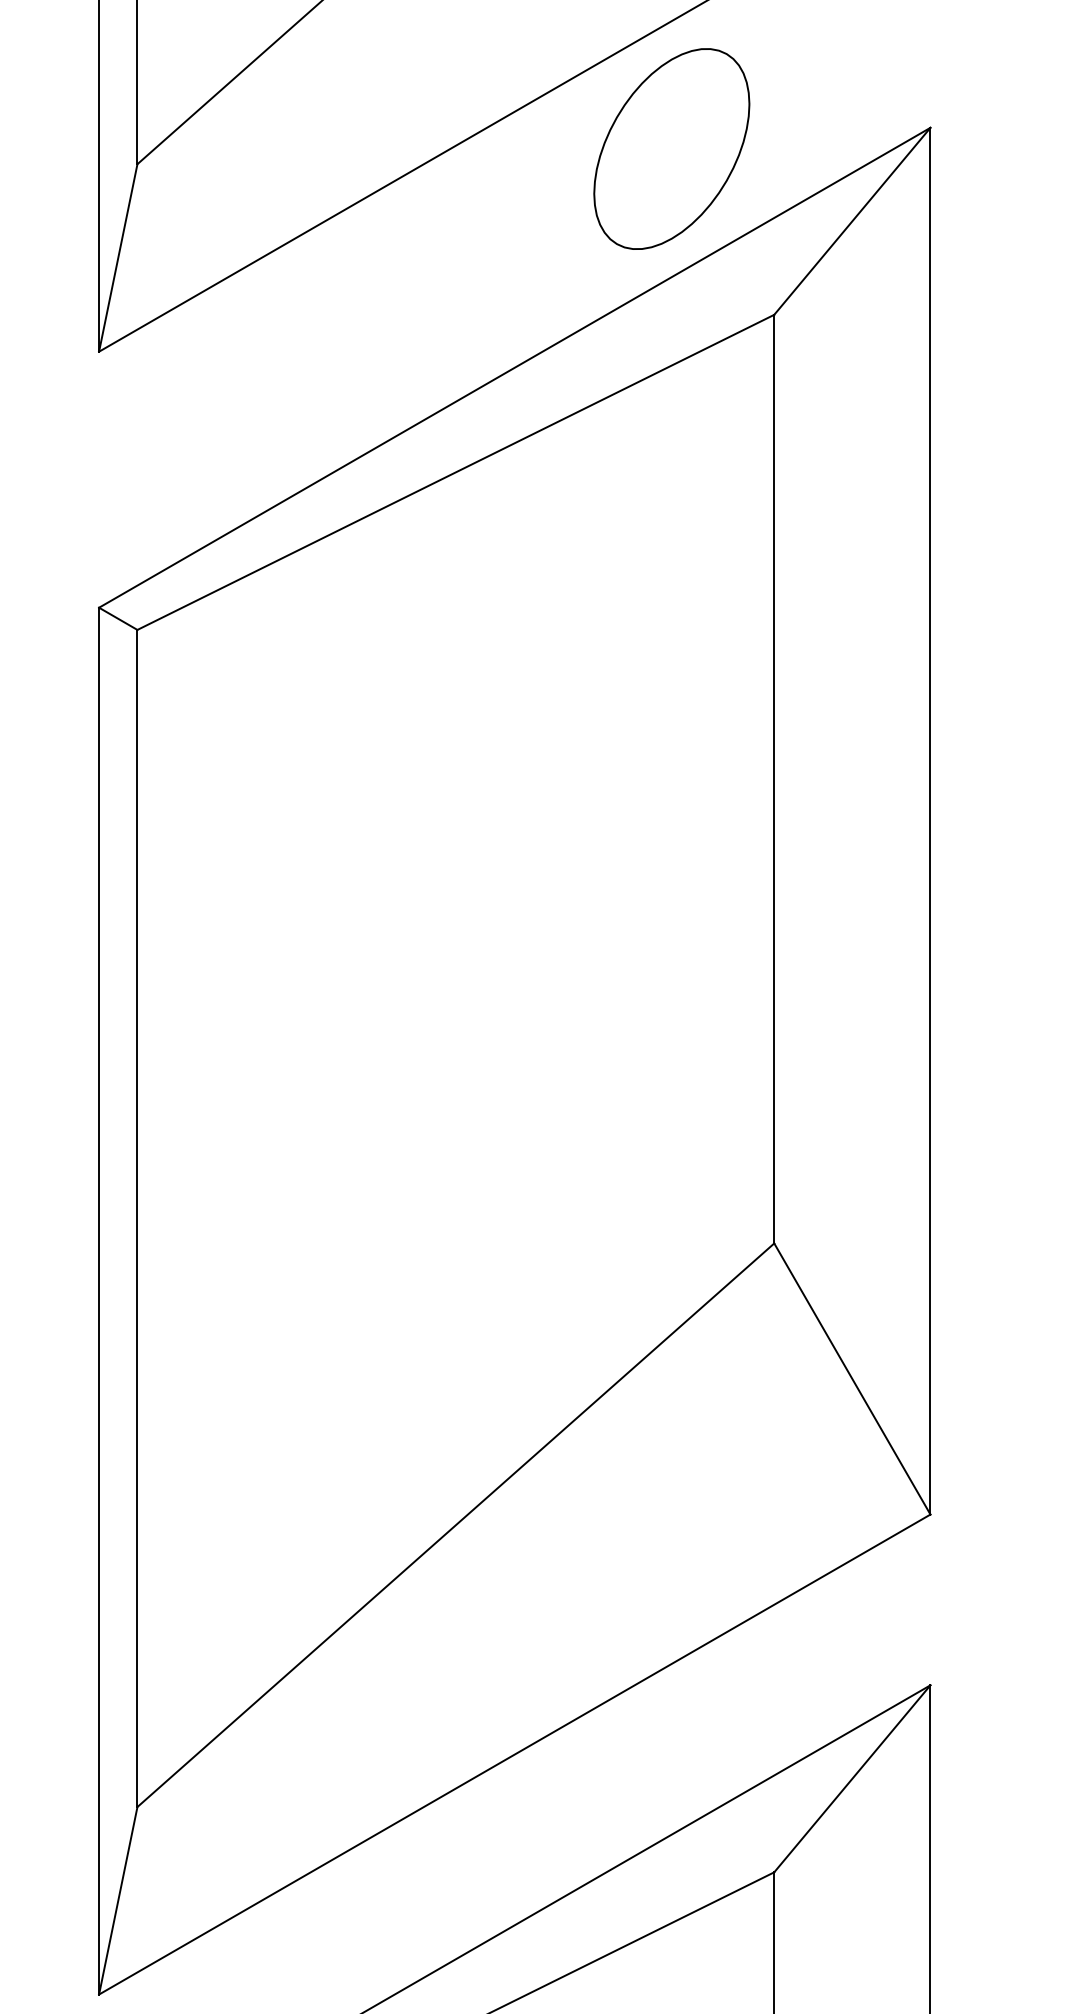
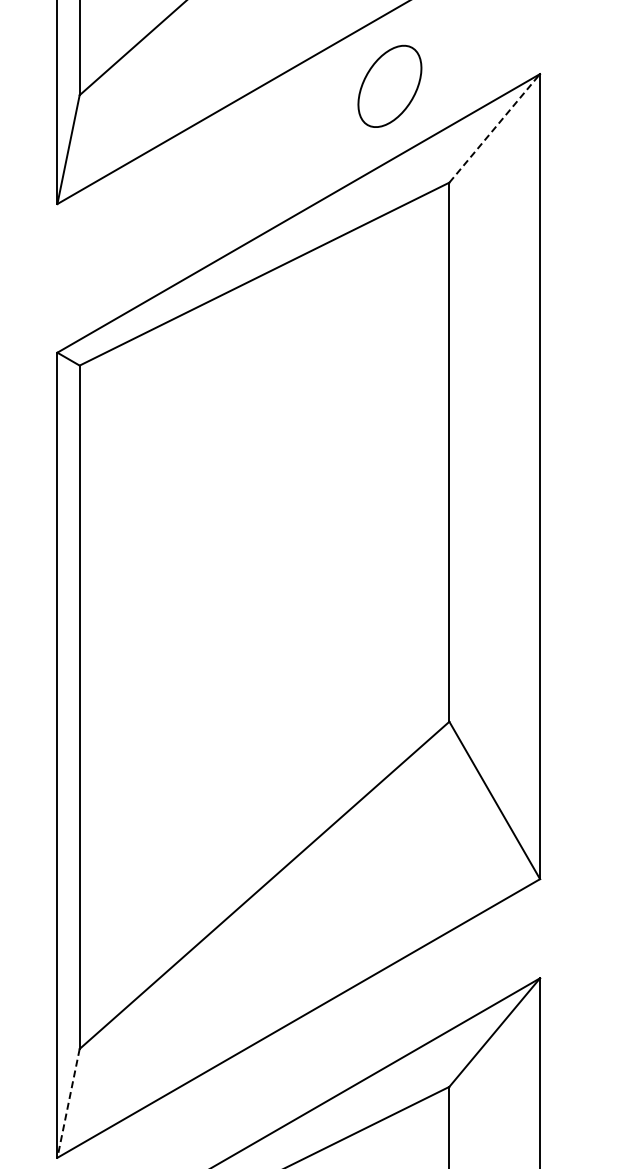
part: (671, 149) -> (389, 86), size x0.7
line: (851, 221) -> (494, 128), solid -> dashed
line: (118, 1900) -> (68, 1103), solid -> dashed

